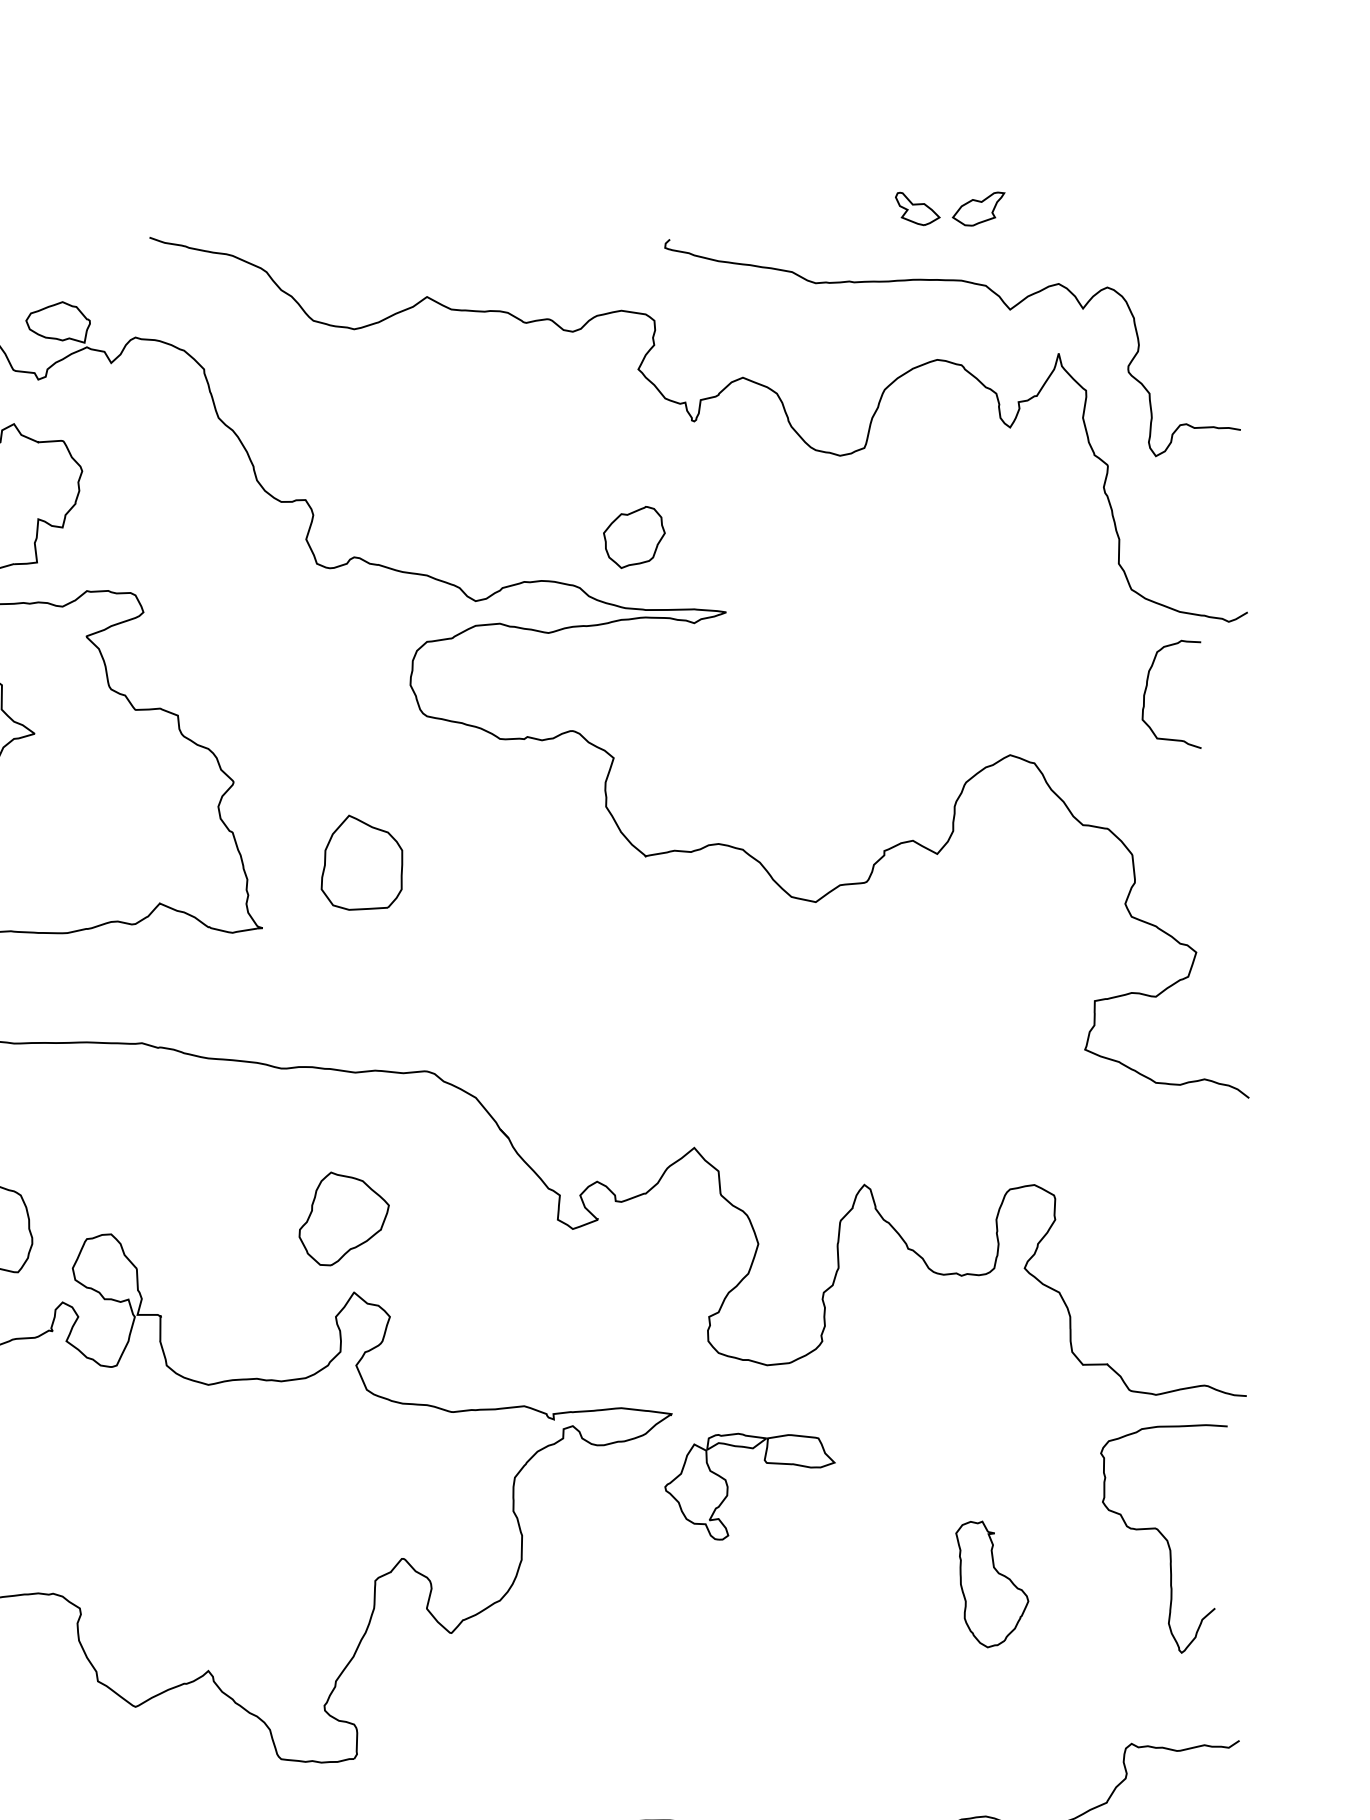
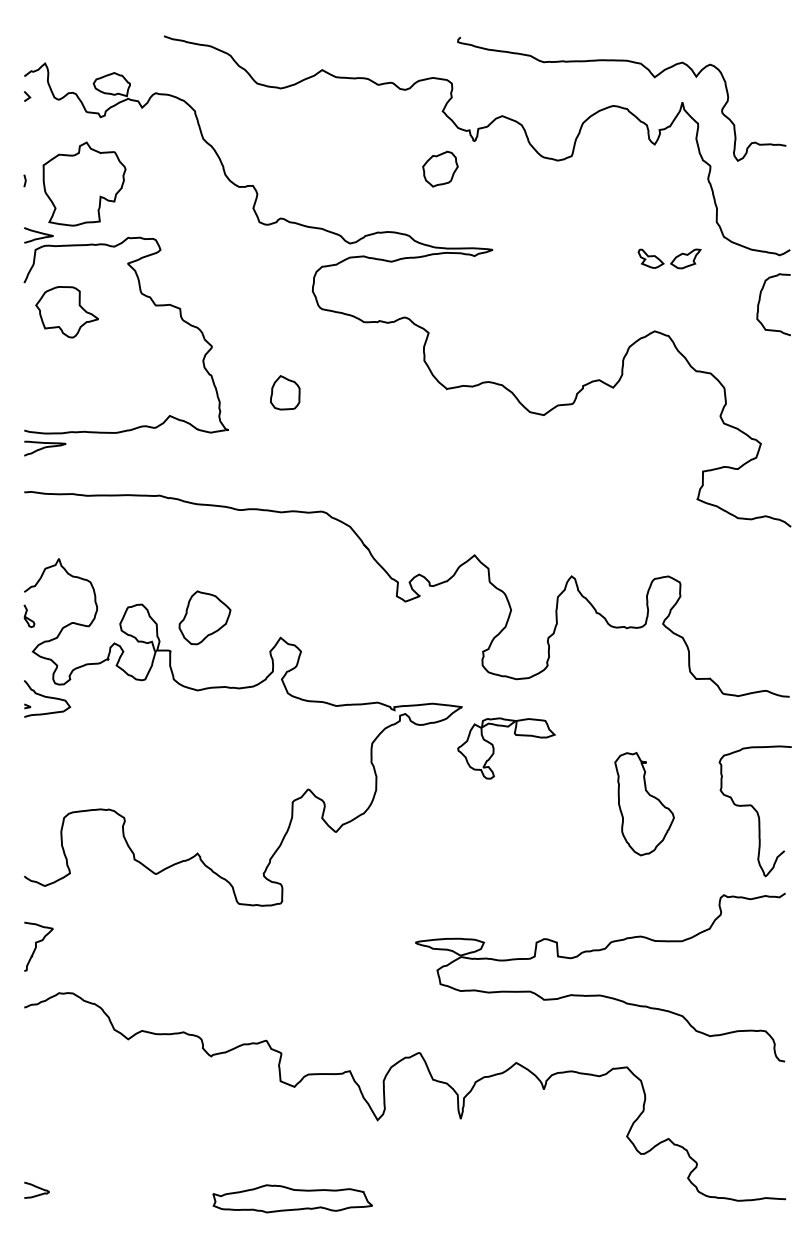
part: (950, 208) -> (669, 258), moved
part: (634, 536) -> (440, 168), moved
curve: (1148, 688) -> (760, 301), moved
part: (362, 862) -> (285, 392), size x0.62
part: (343, 1218) -> (204, 617), moved
curve: (1162, 1537) -> (754, 810), moved
part: (992, 1584) -> (644, 804), size x1.43

